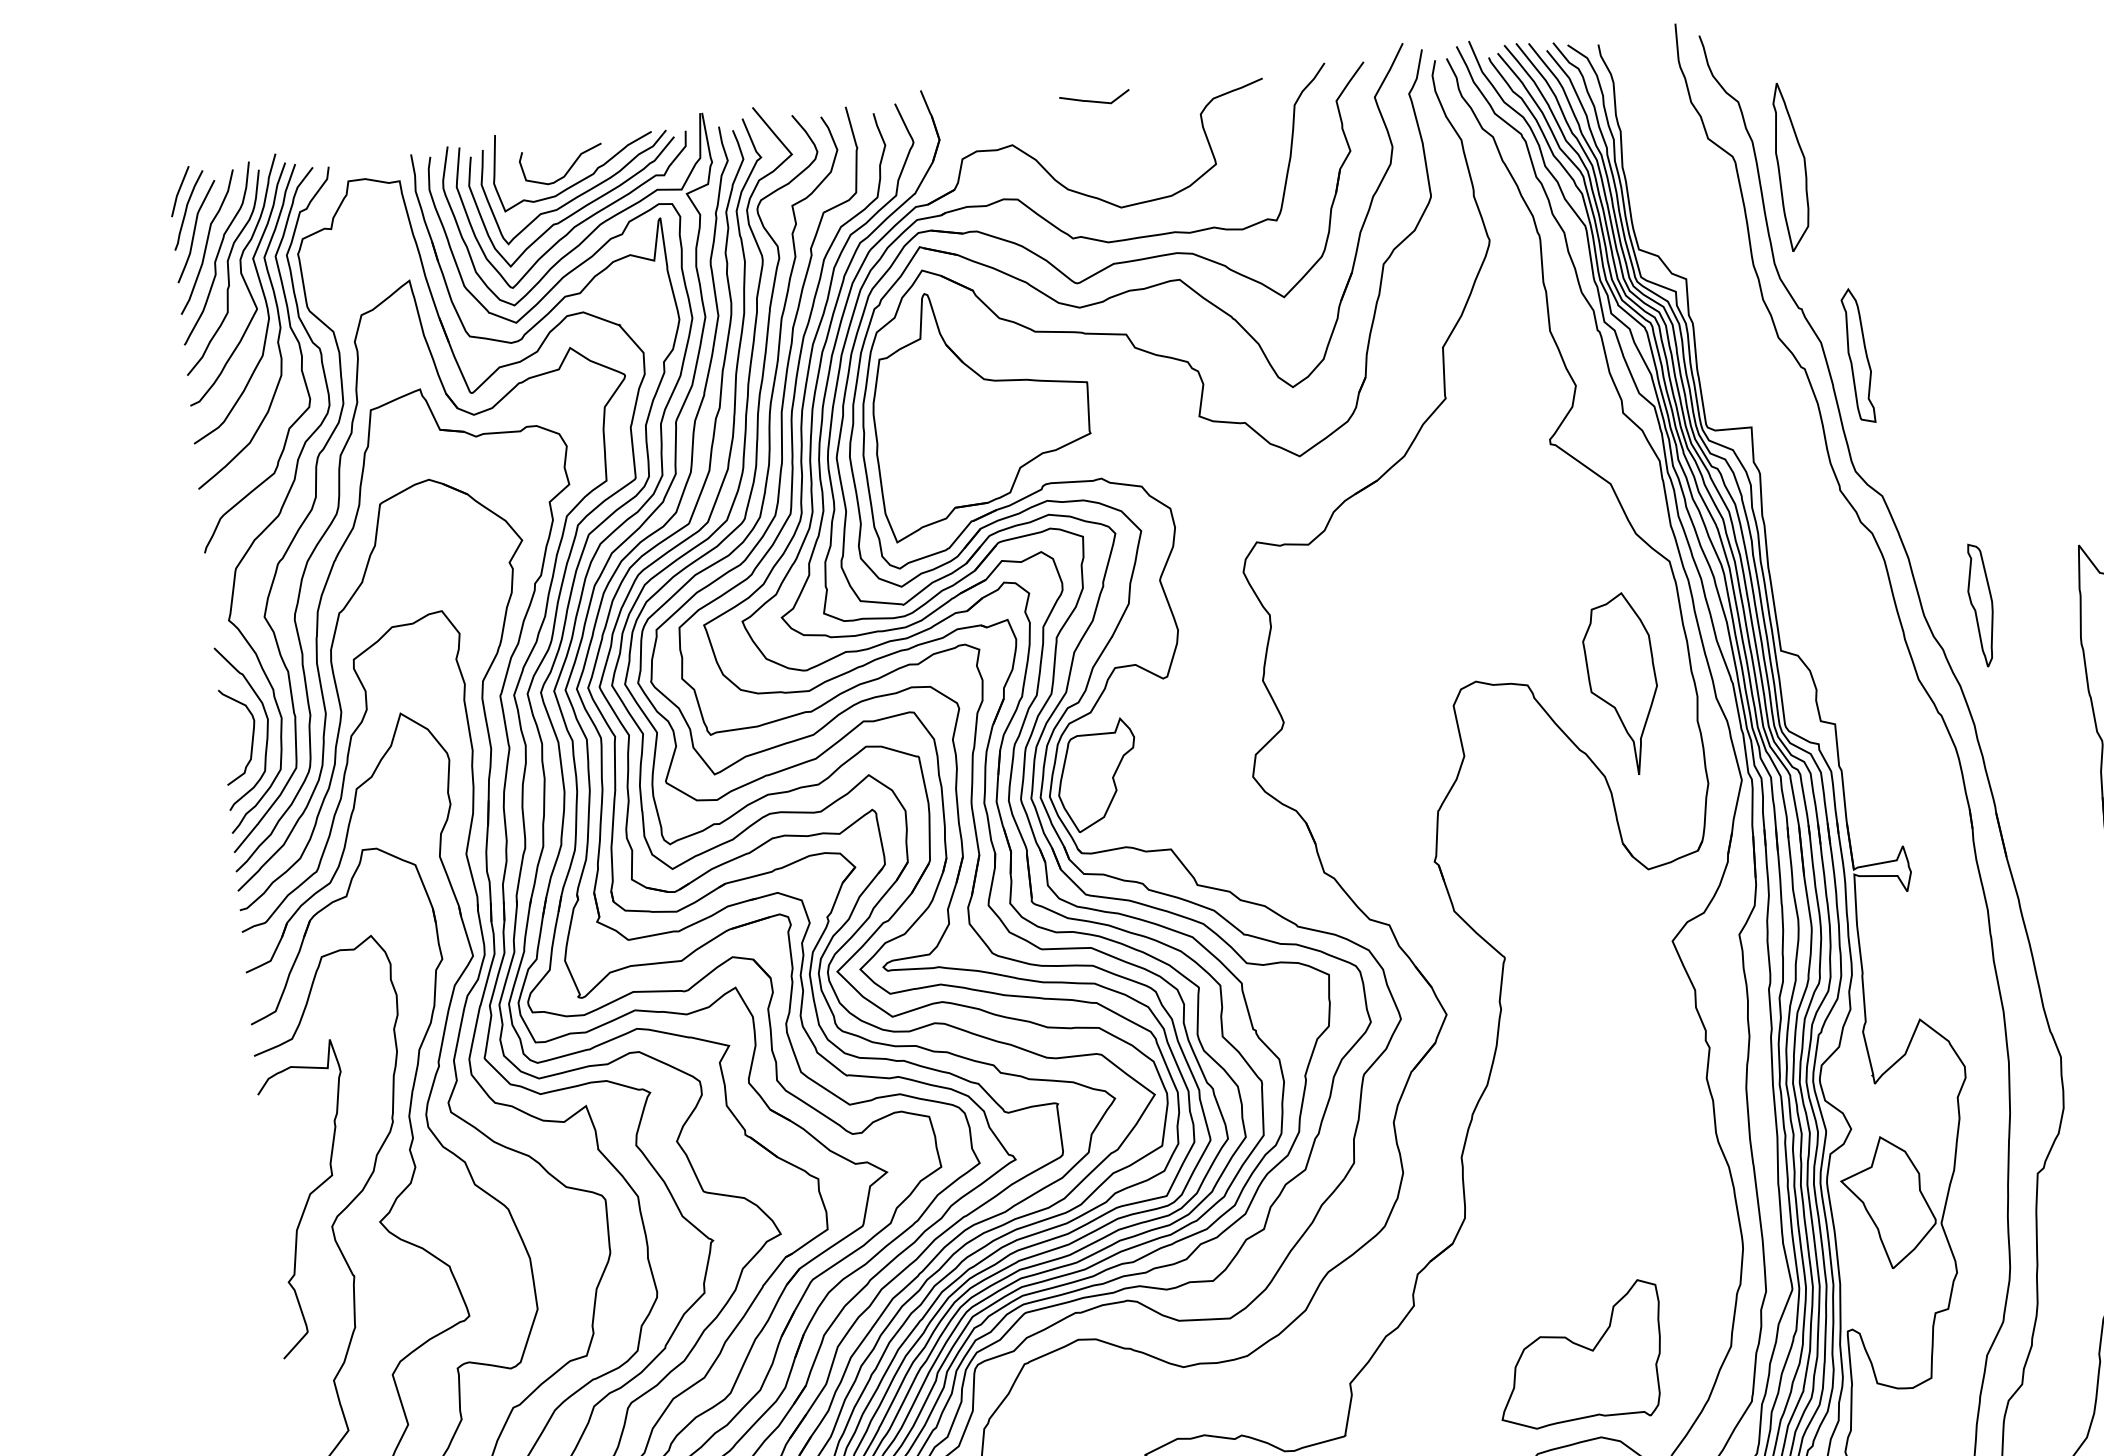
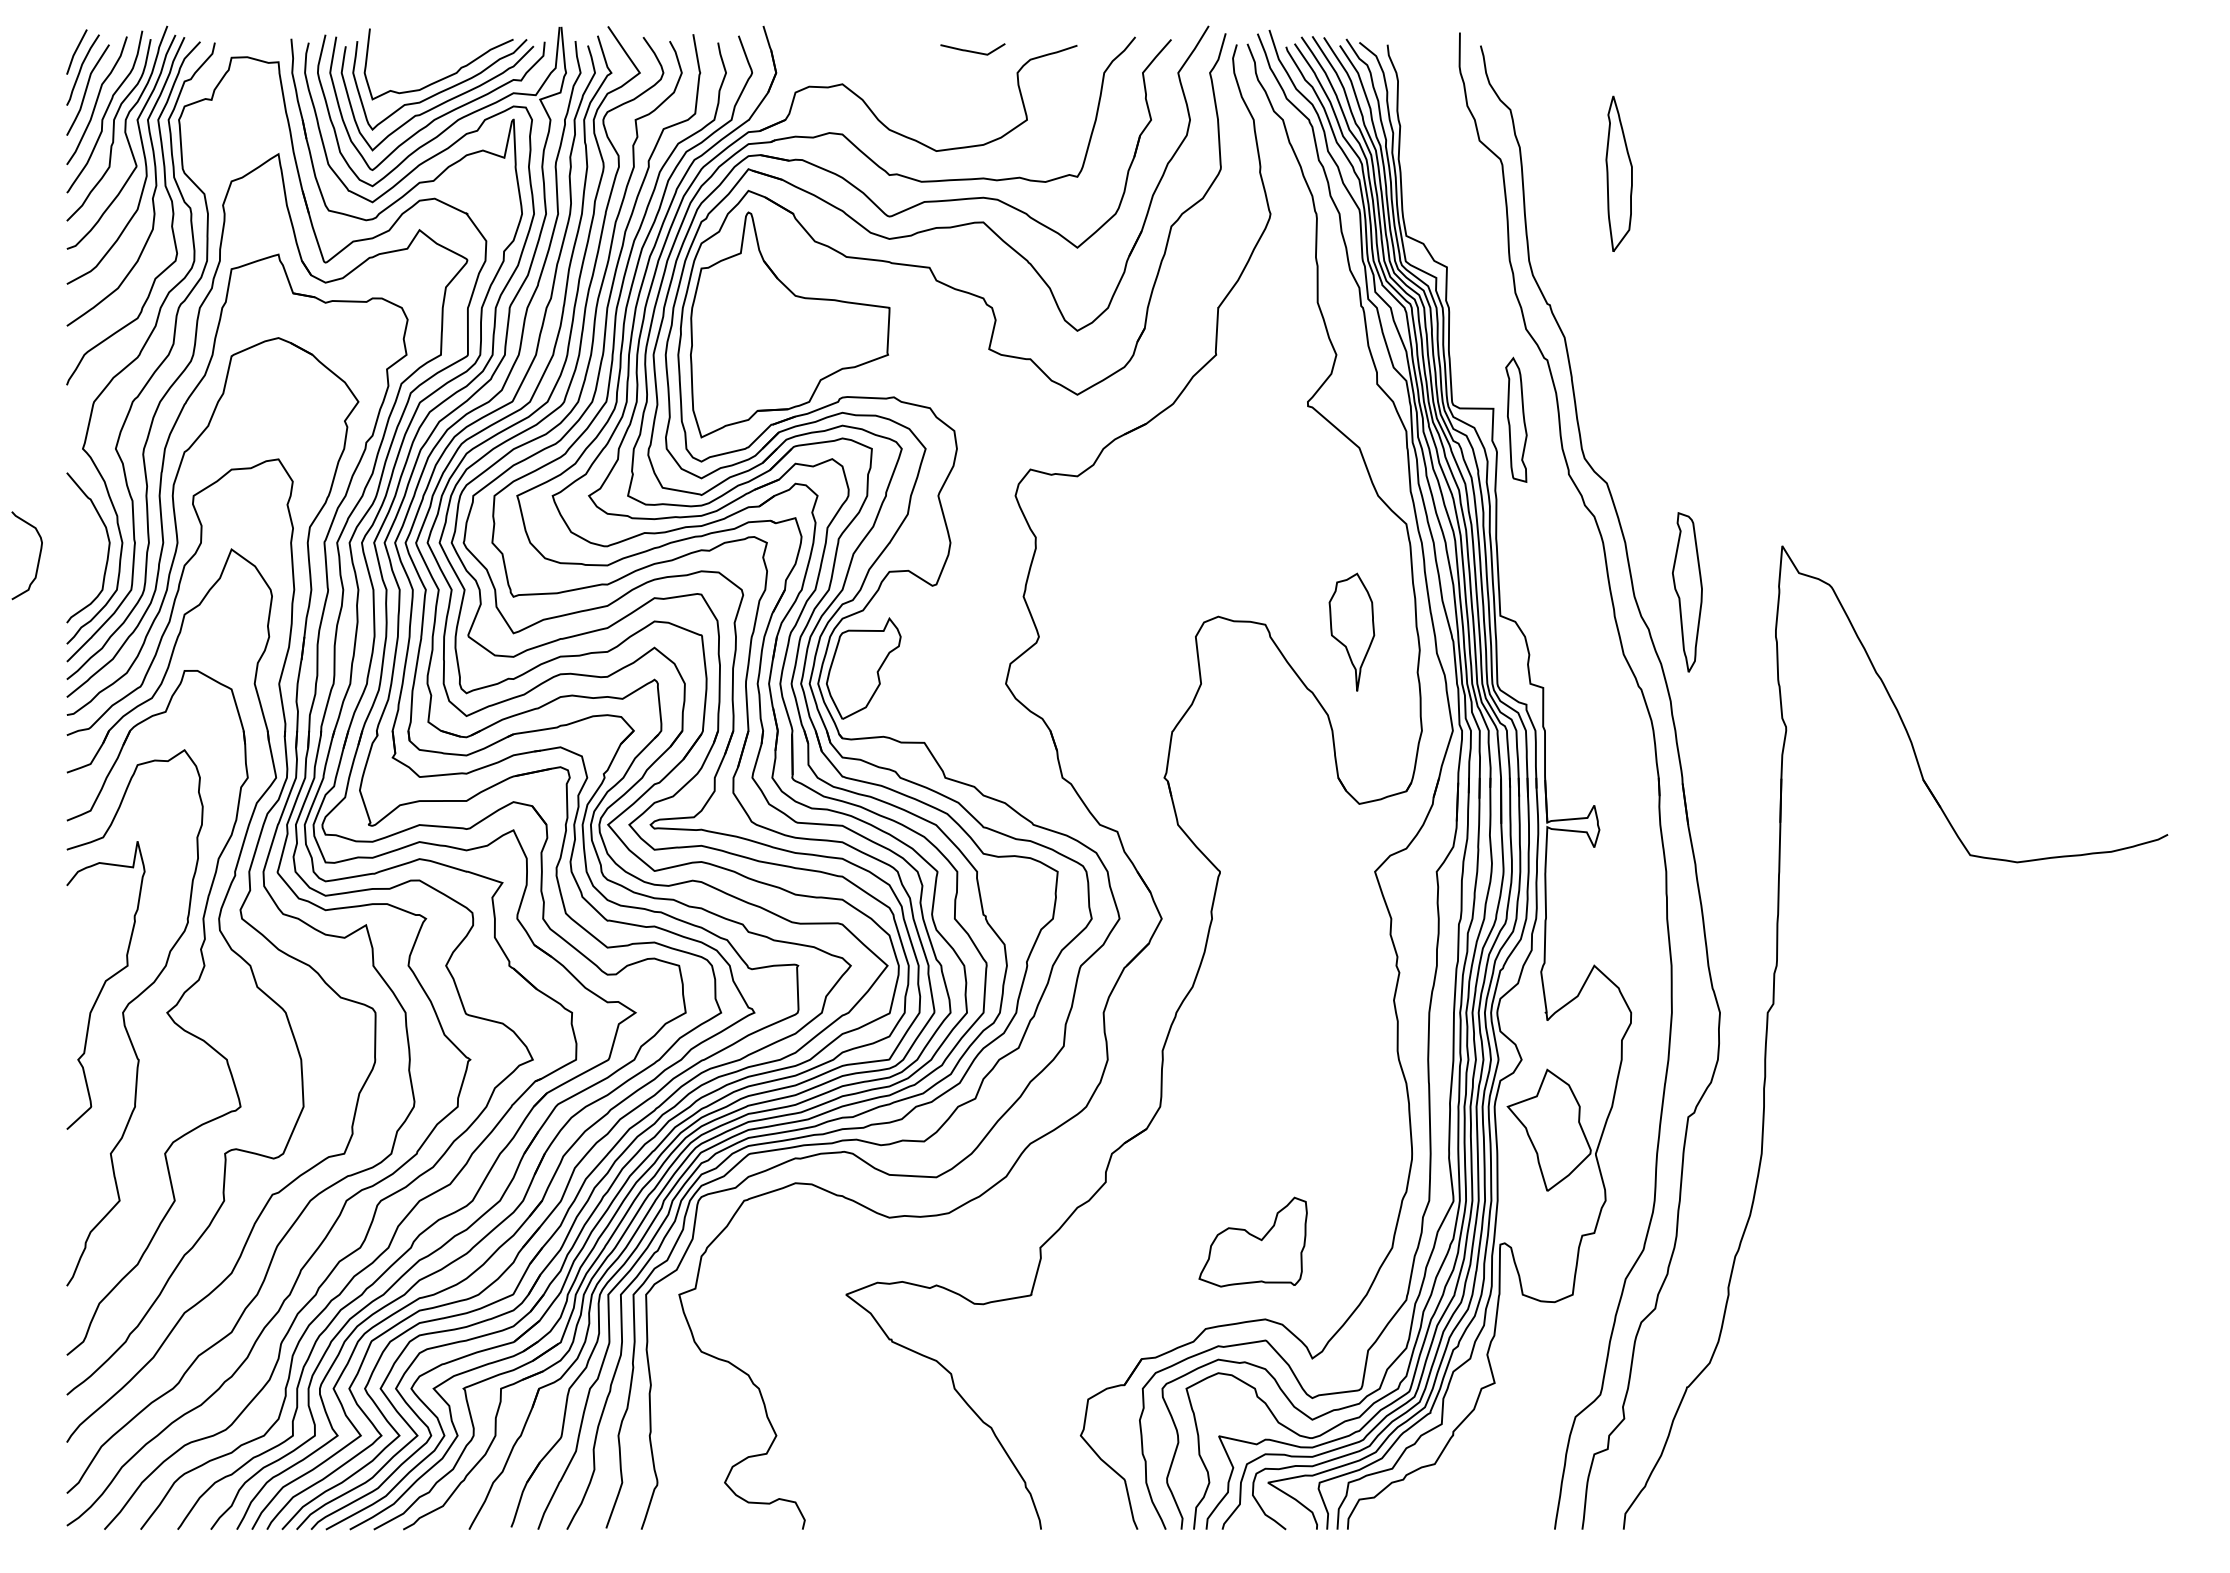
line: (1093, 100) -> (971, 50), moved
part: (1790, 166) -> (1618, 173), moved
curve: (568, 168) -> (434, 65), removed
part: (1858, 355) -> (1516, 419), moved
part: (1981, 604) -> (1687, 591), size x1.4
part: (1621, 683) -> (1351, 631), size x0.7
curve: (251, 735) -> (38, 556), moved
part: (1579, 1354) -> (1252, 1241), size x0.7

